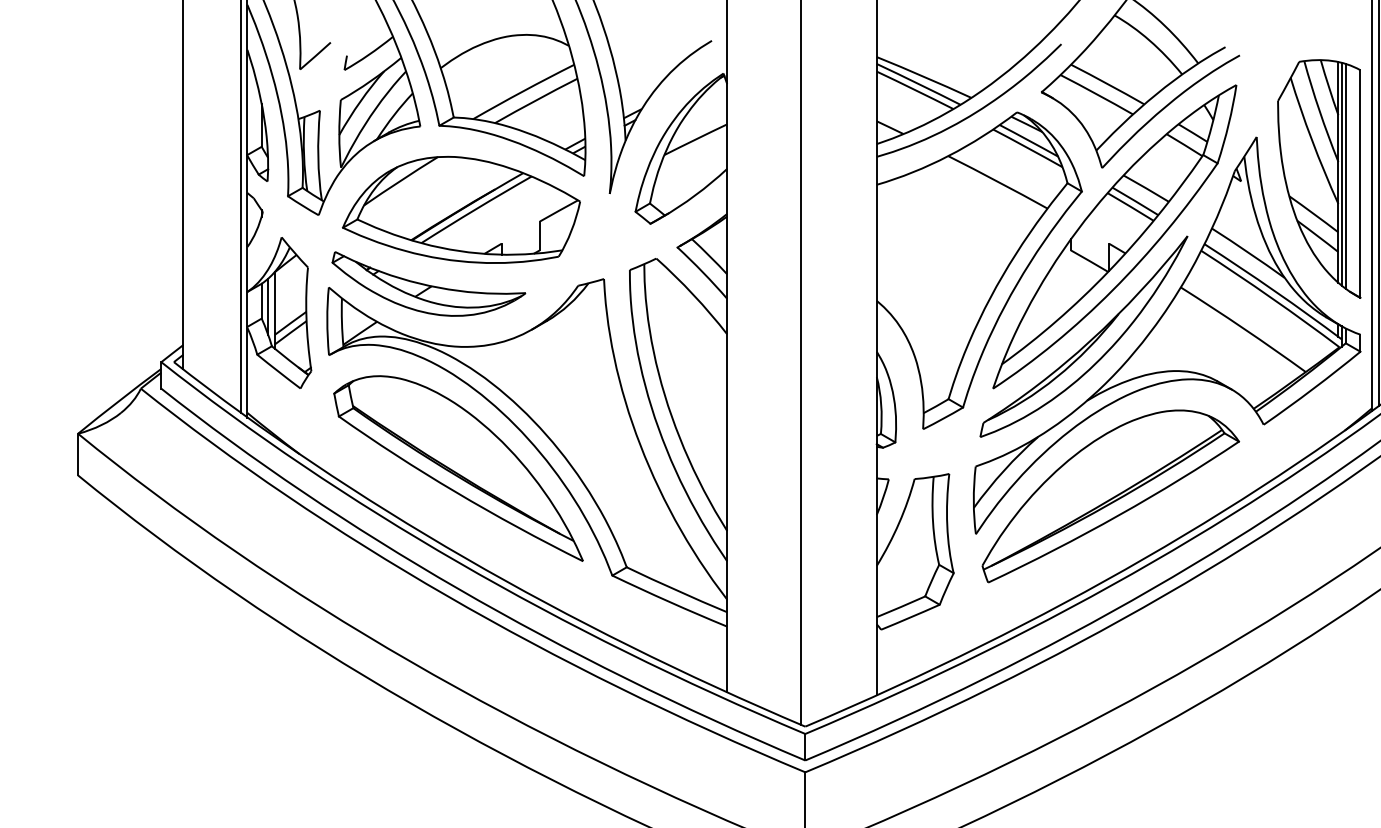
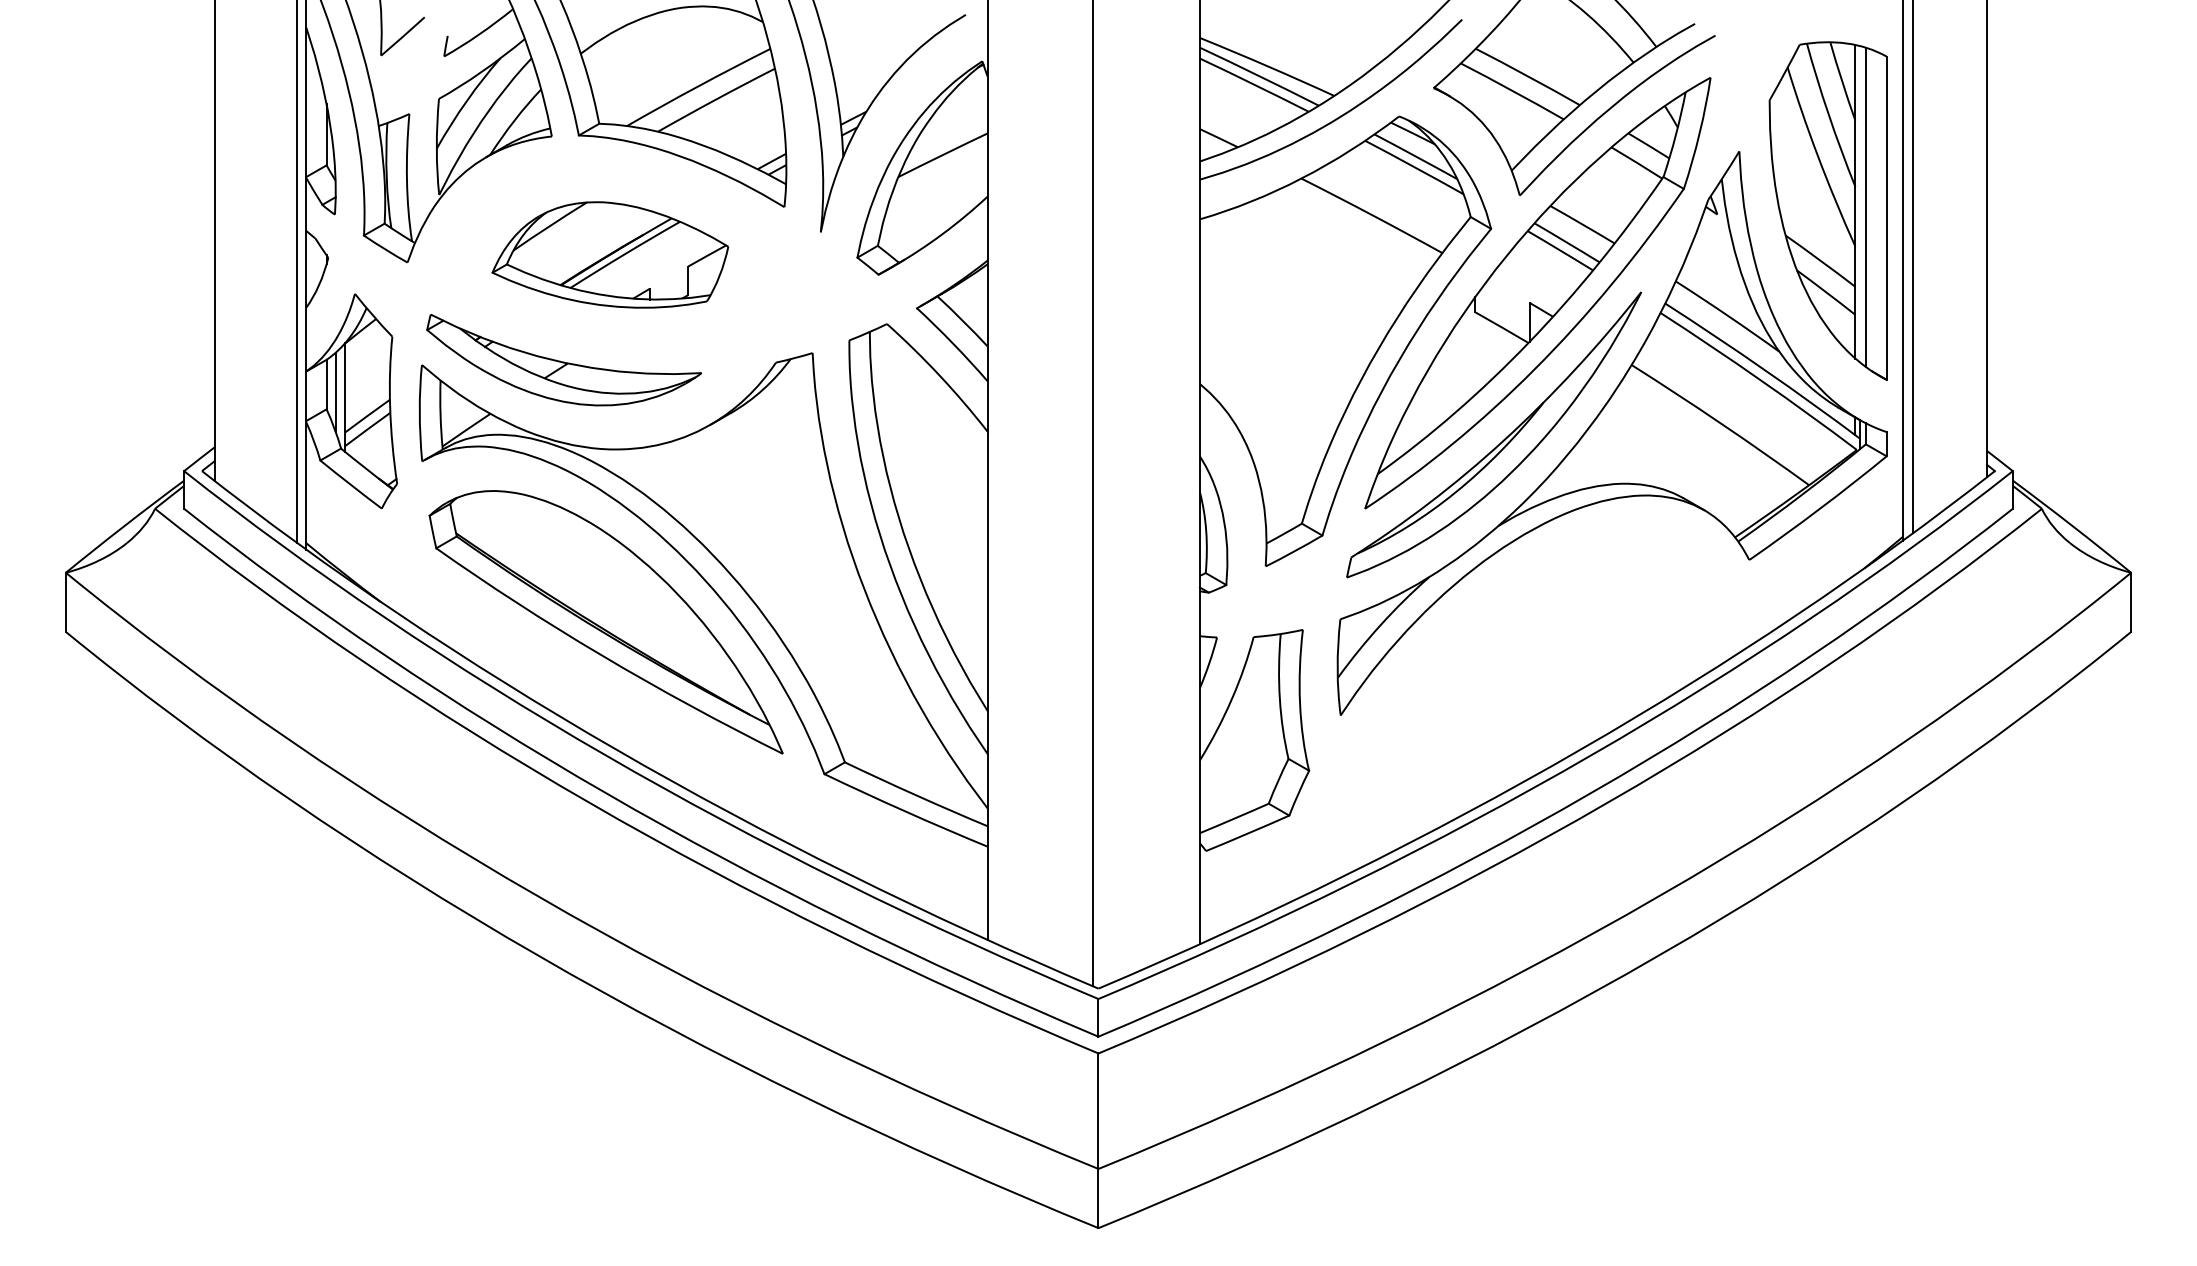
line: (1342, 174) -> (1860, 204), removed
part: (461, 209) -> (610, 254), size x0.7
part: (1111, 496) -> (1532, 661), removed

